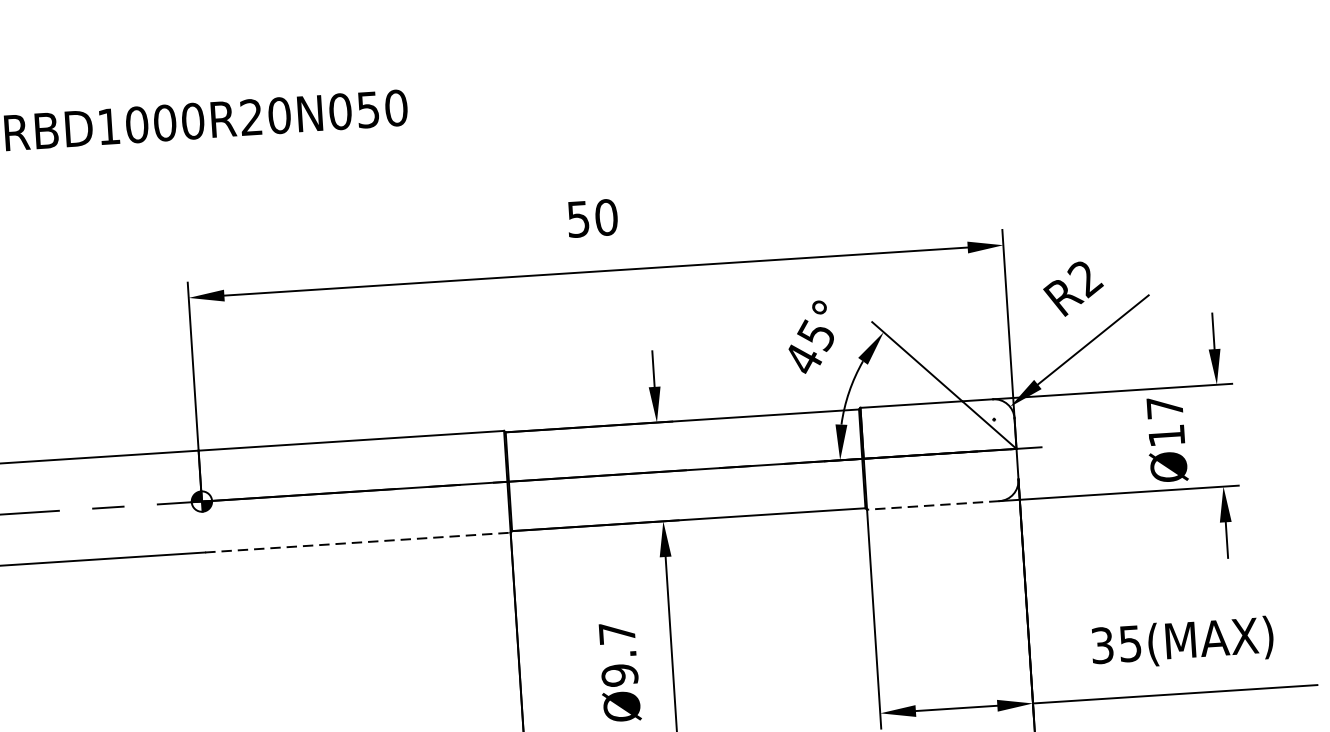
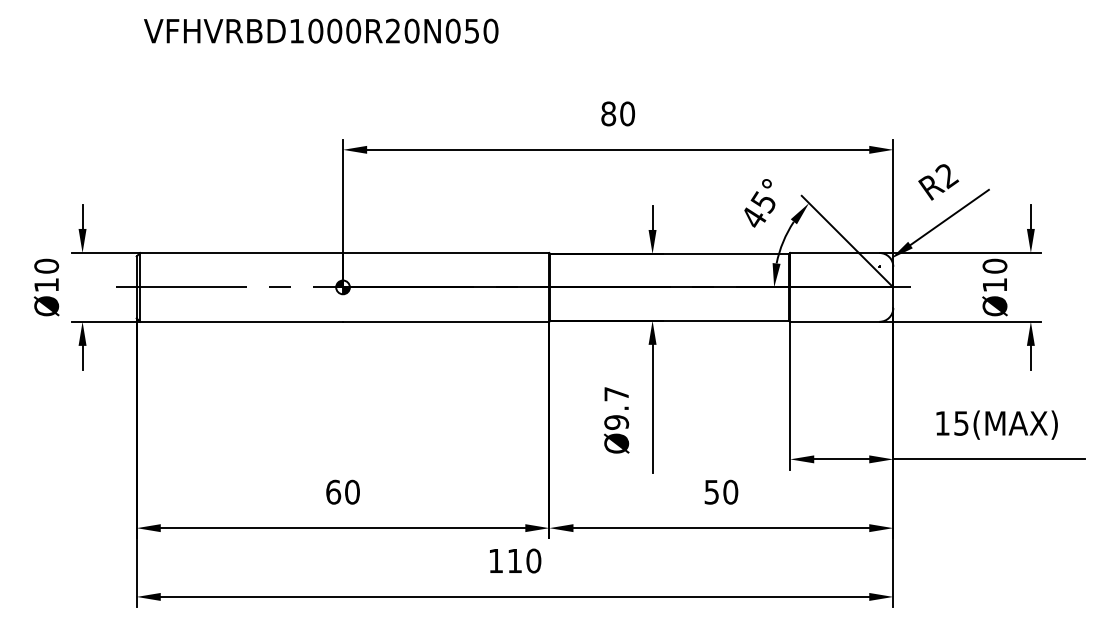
text: (578, 218) -> (608, 113), 50 -> 80
text: (1164, 406) -> (994, 265), Ø17 -> Ø10
line: (932, 504) -> (834, 321), dashed -> solid
line: (358, 542) -> (446, 321), dashed -> solid
text: (1102, 645) -> (942, 423), 35(MAX) -> 15(MAX)

